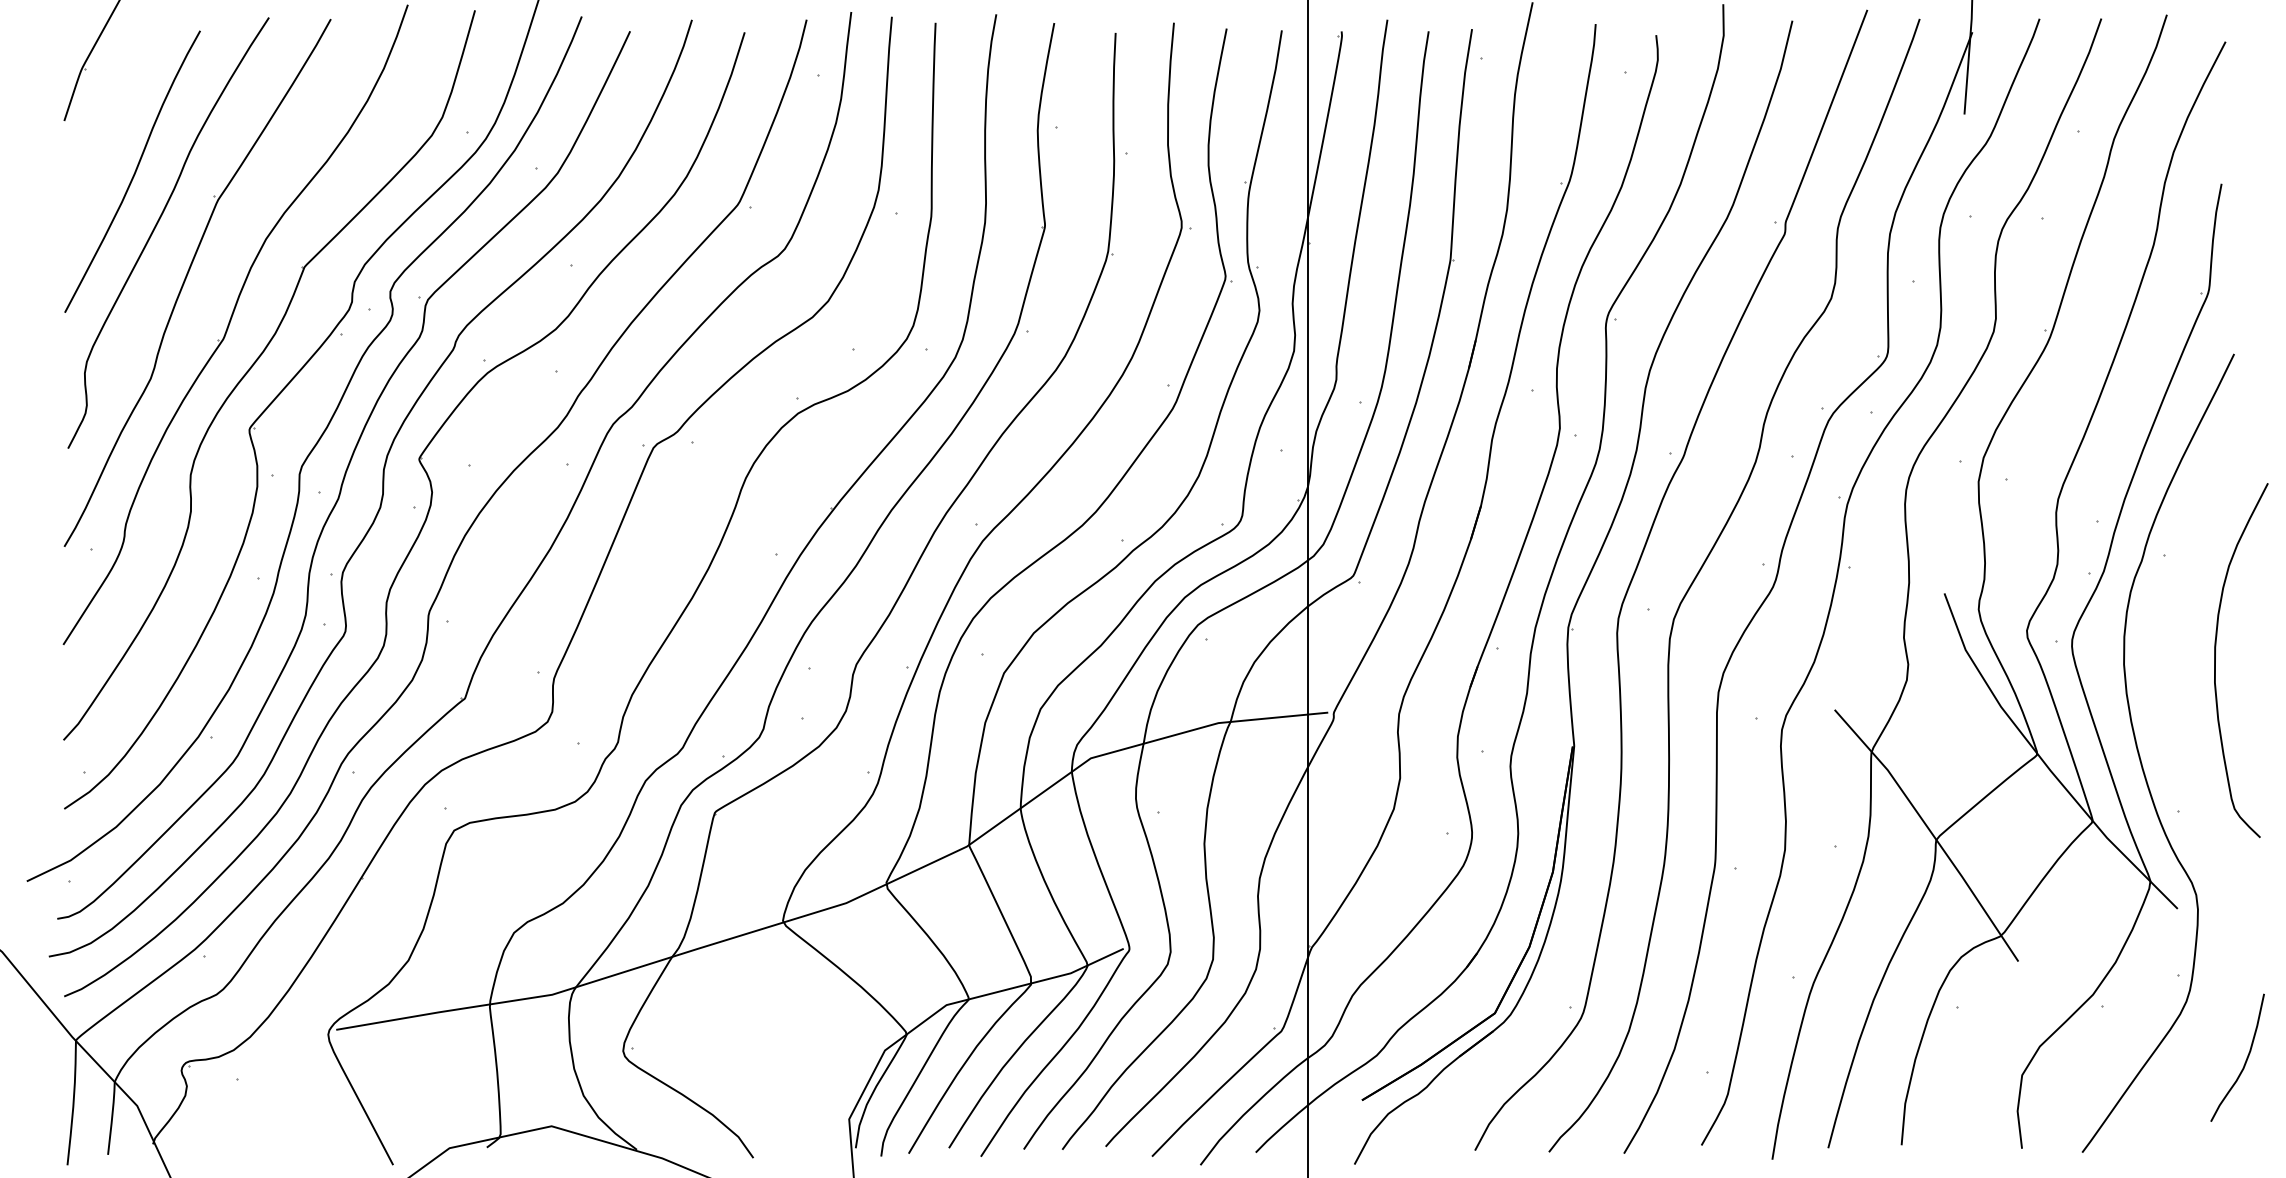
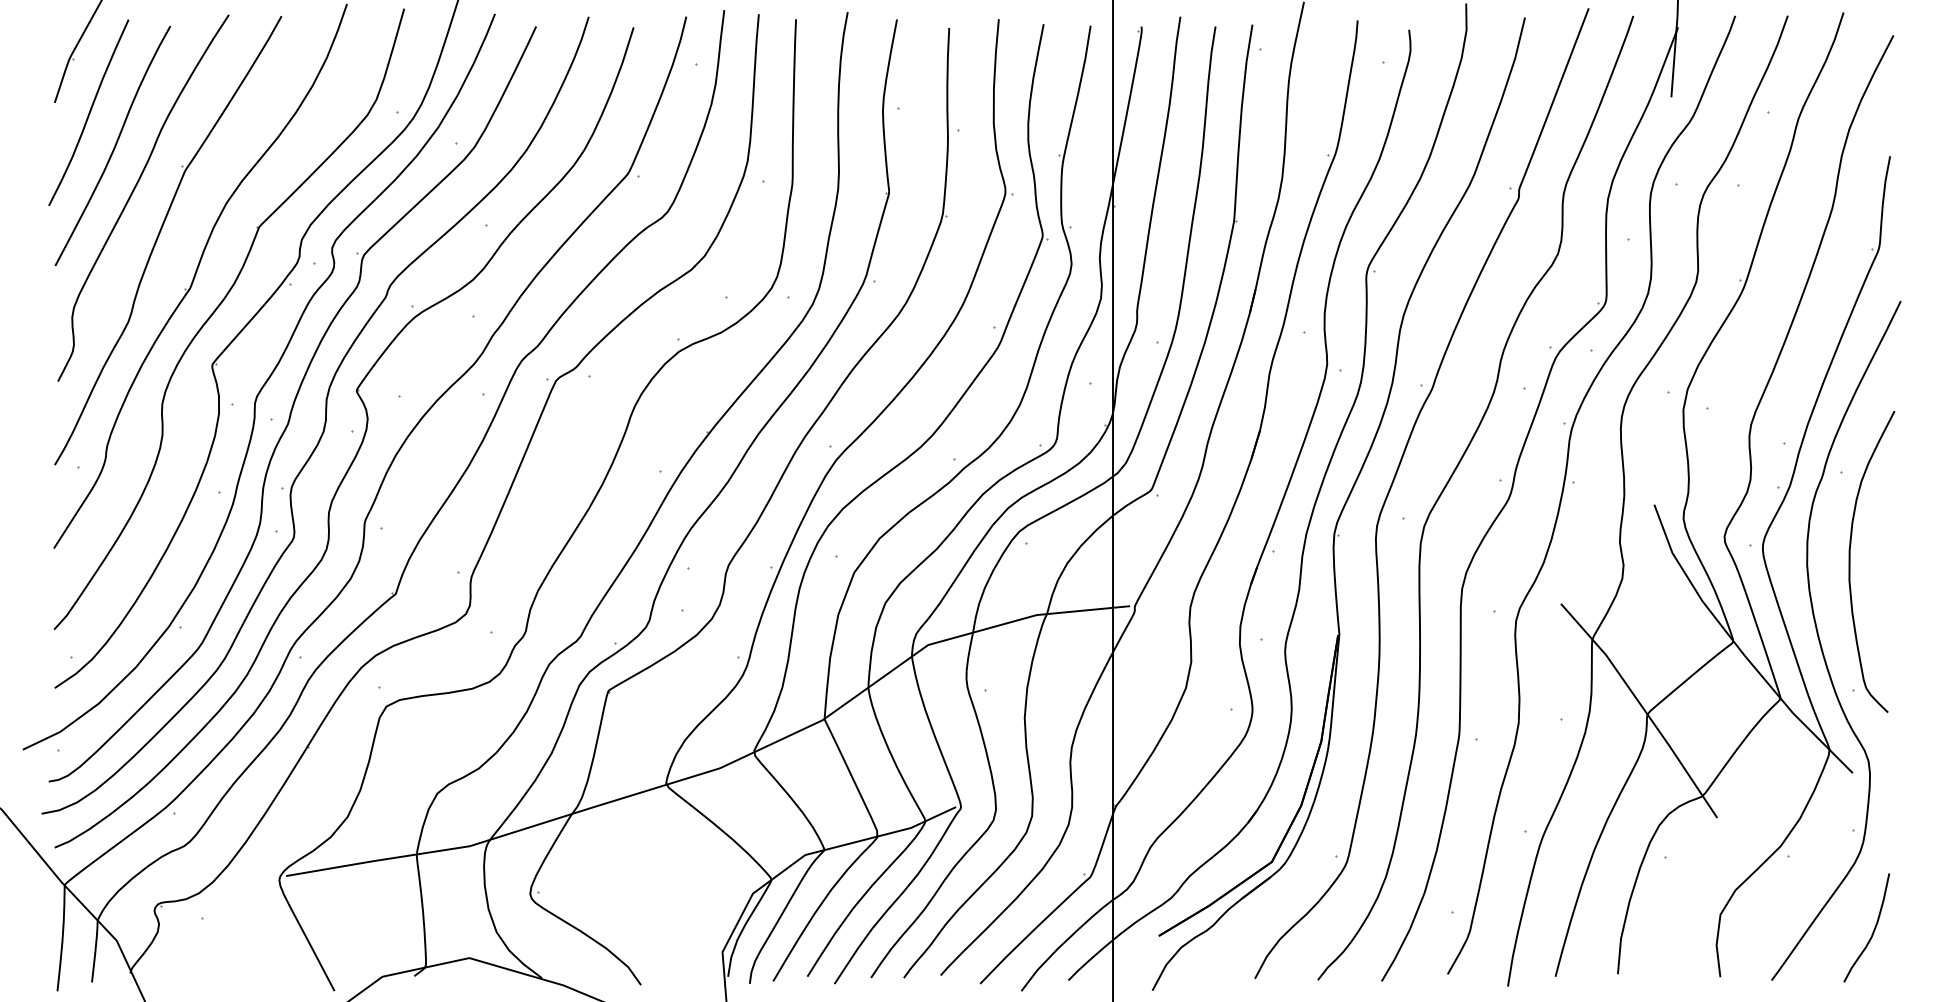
curve: (103, 132) -> (88, 112), added
curve: (2216, 660) -> (1850, 561), moved
curve: (2244, 1062) -> (1872, 931), moved

